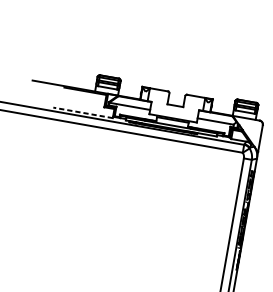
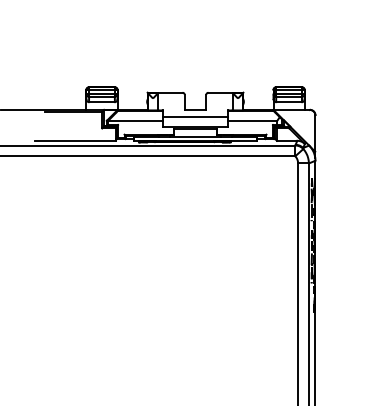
line: (174, 111) -> (195, 117), added
line: (82, 112) -> (74, 140), dashed -> solid

